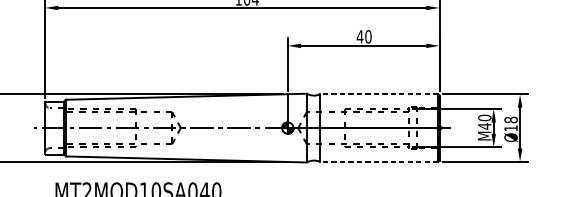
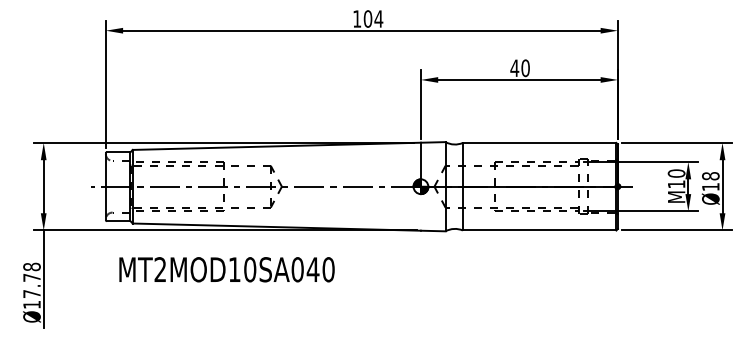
line: (379, 94) -> (539, 142), dashed -> solid
text: (484, 126) -> (676, 184), M40 -> M10
line: (379, 161) -> (539, 230), dashed -> solid

